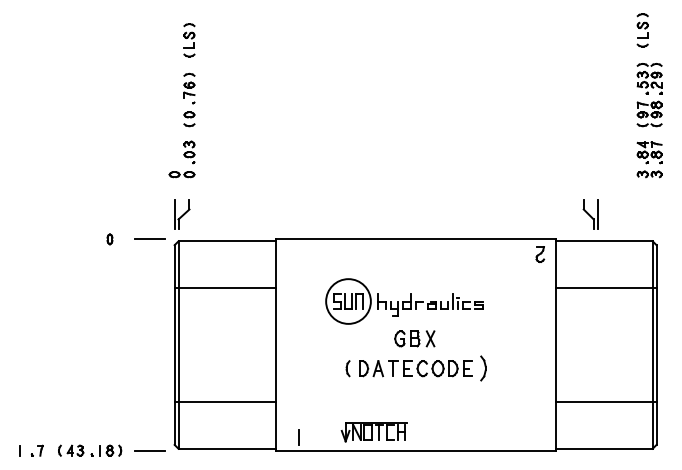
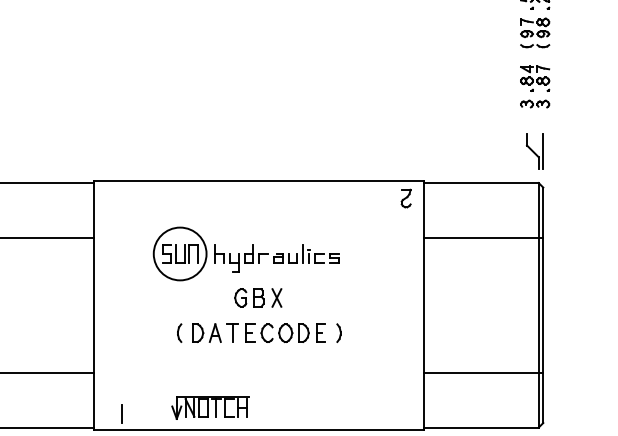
part: (590, 214) -> (534, 151), moved
part: (482, 368) -> (338, 332), size x0.62

